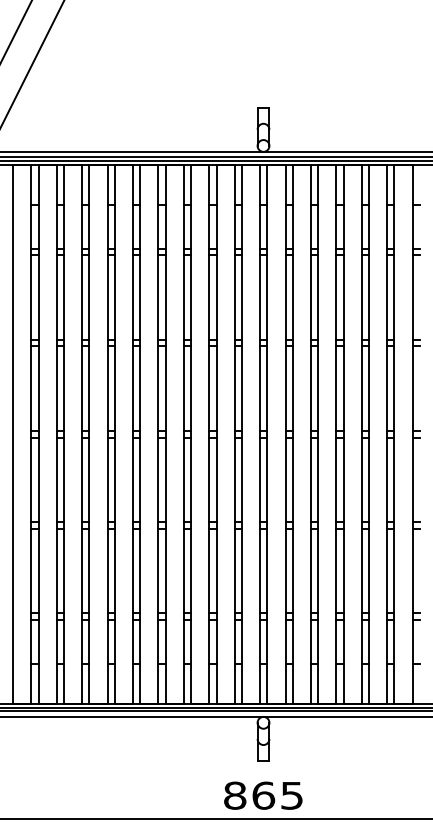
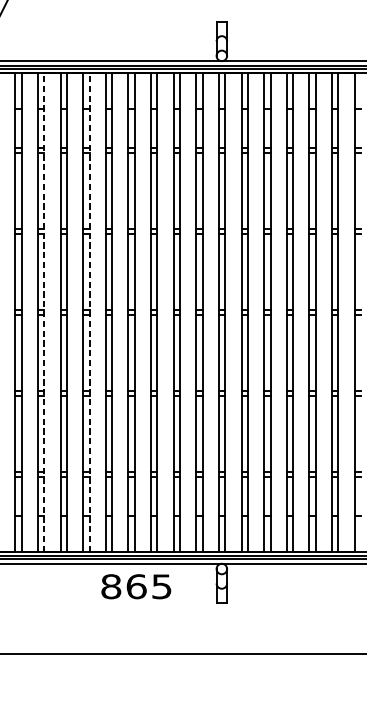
line: (63, 433) -> (43, 311), solid -> dashed
line: (114, 433) -> (89, 311), solid -> dashed
text: (263, 795) -> (136, 586), moved

